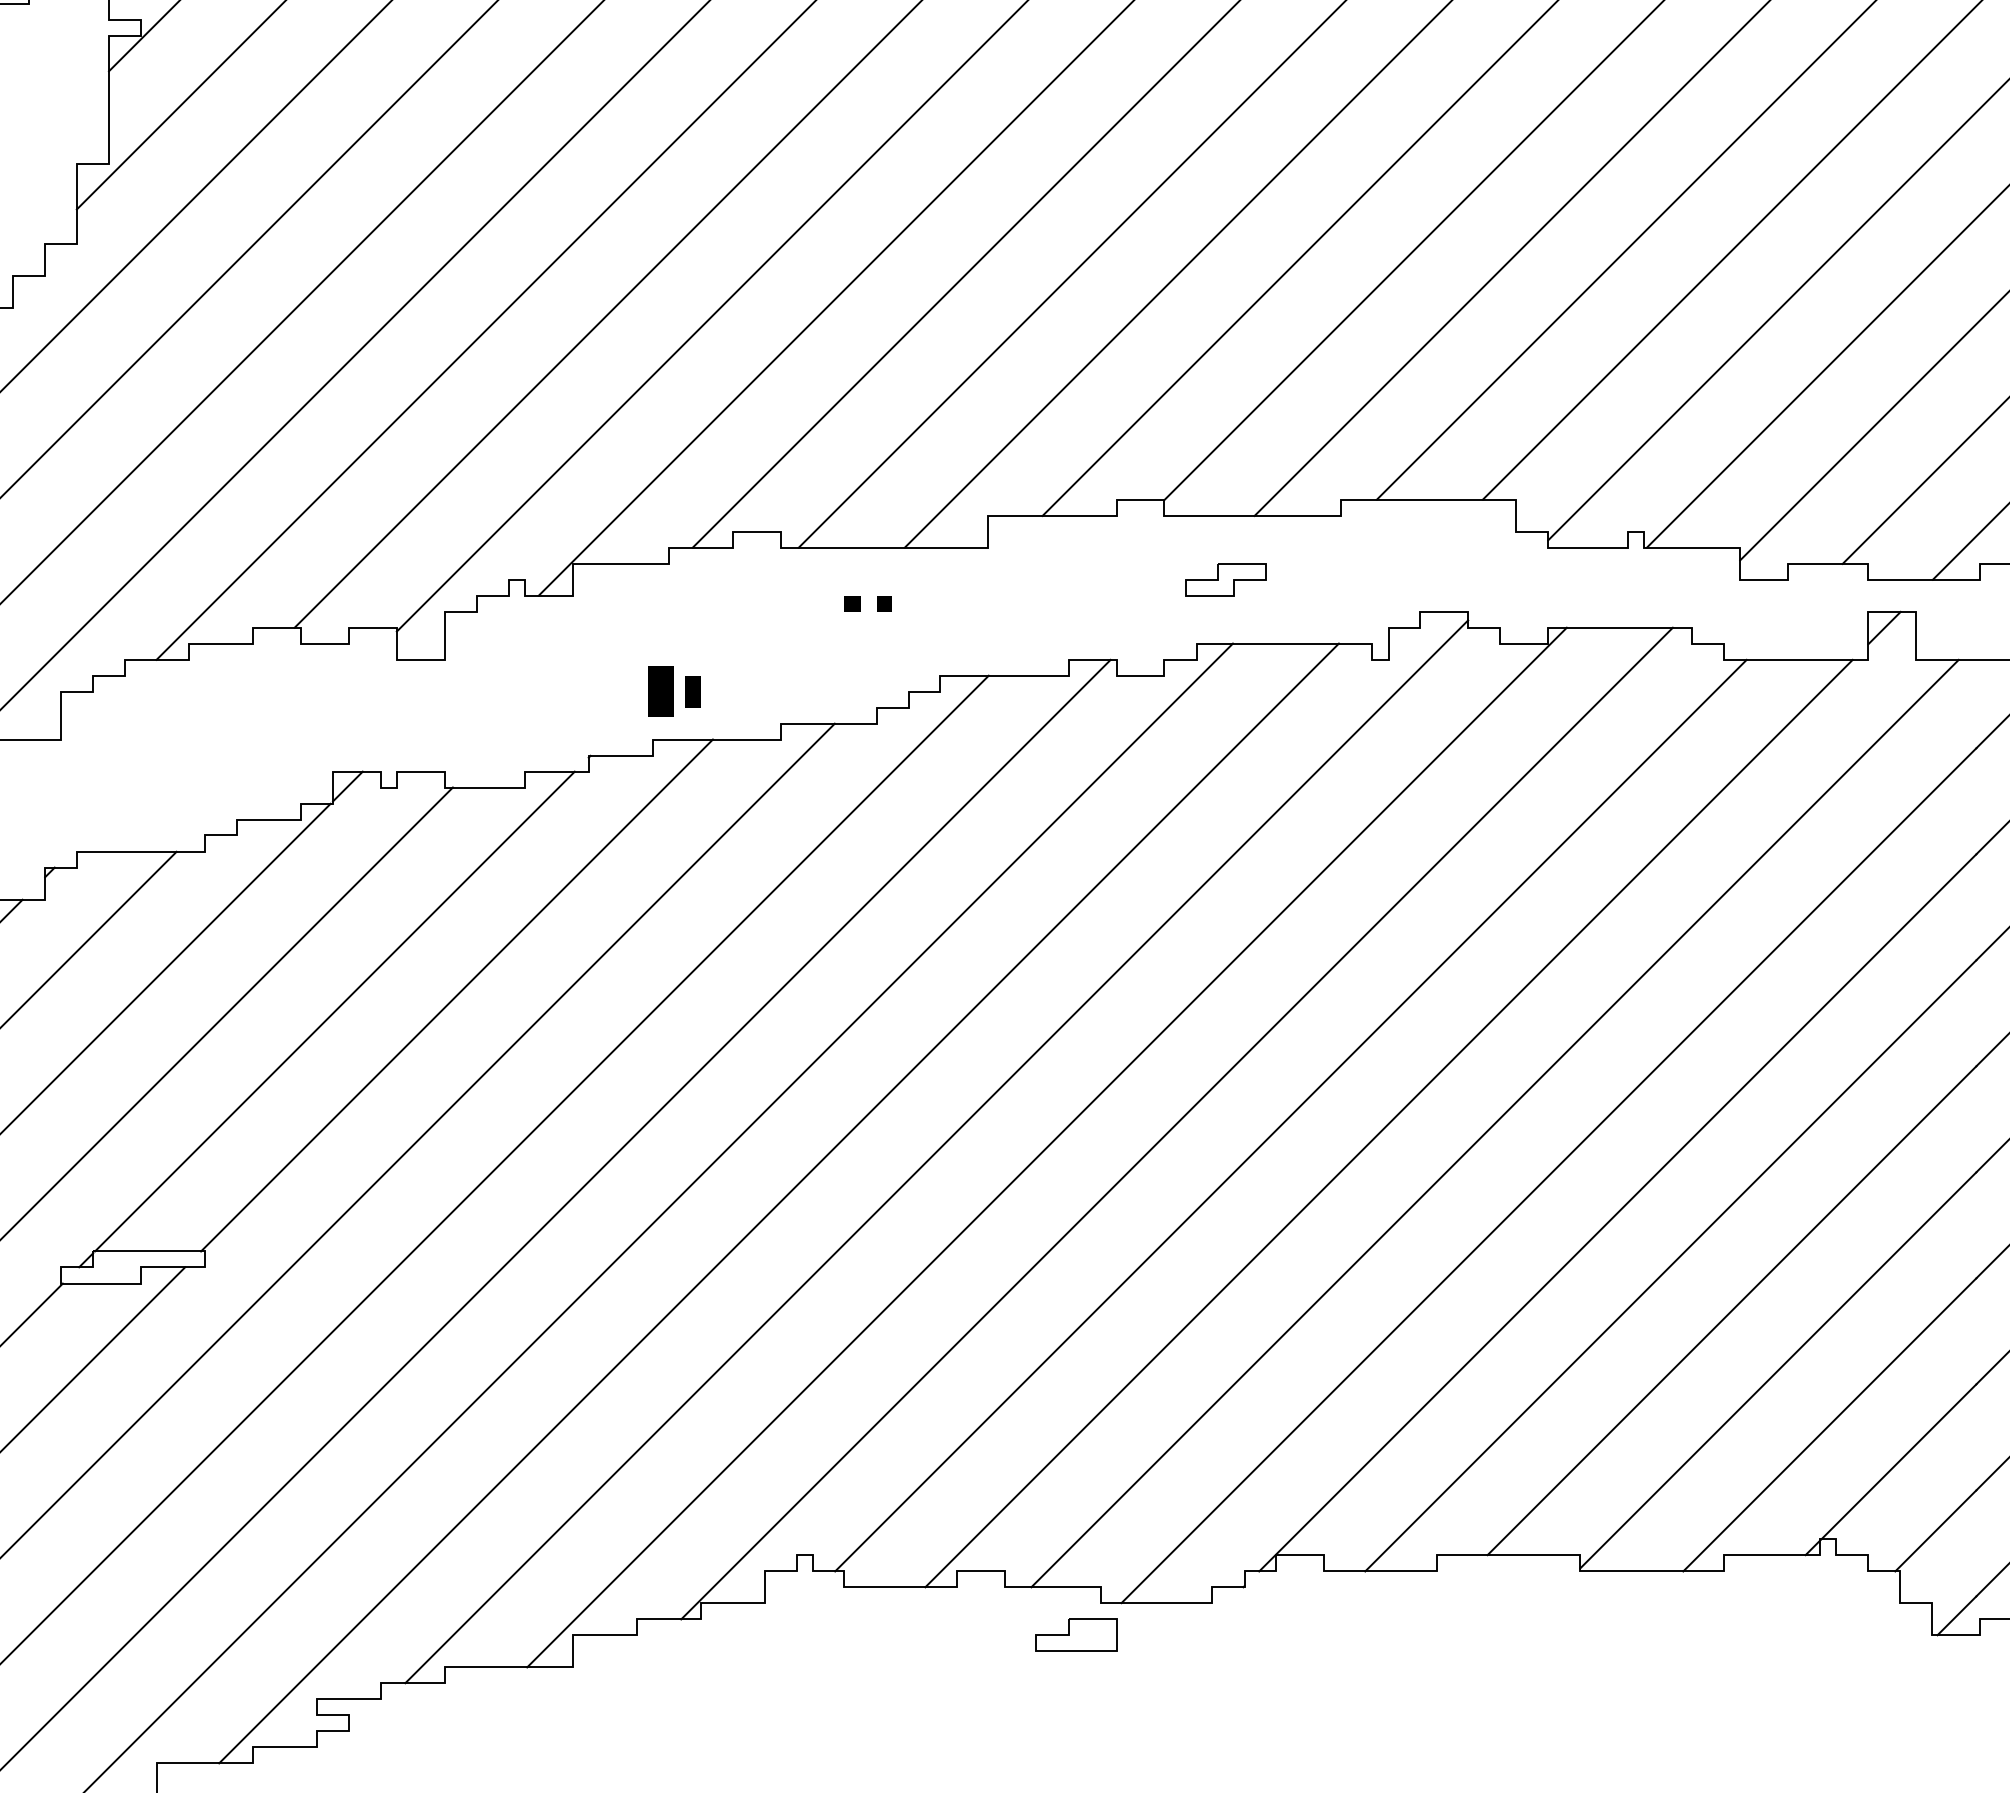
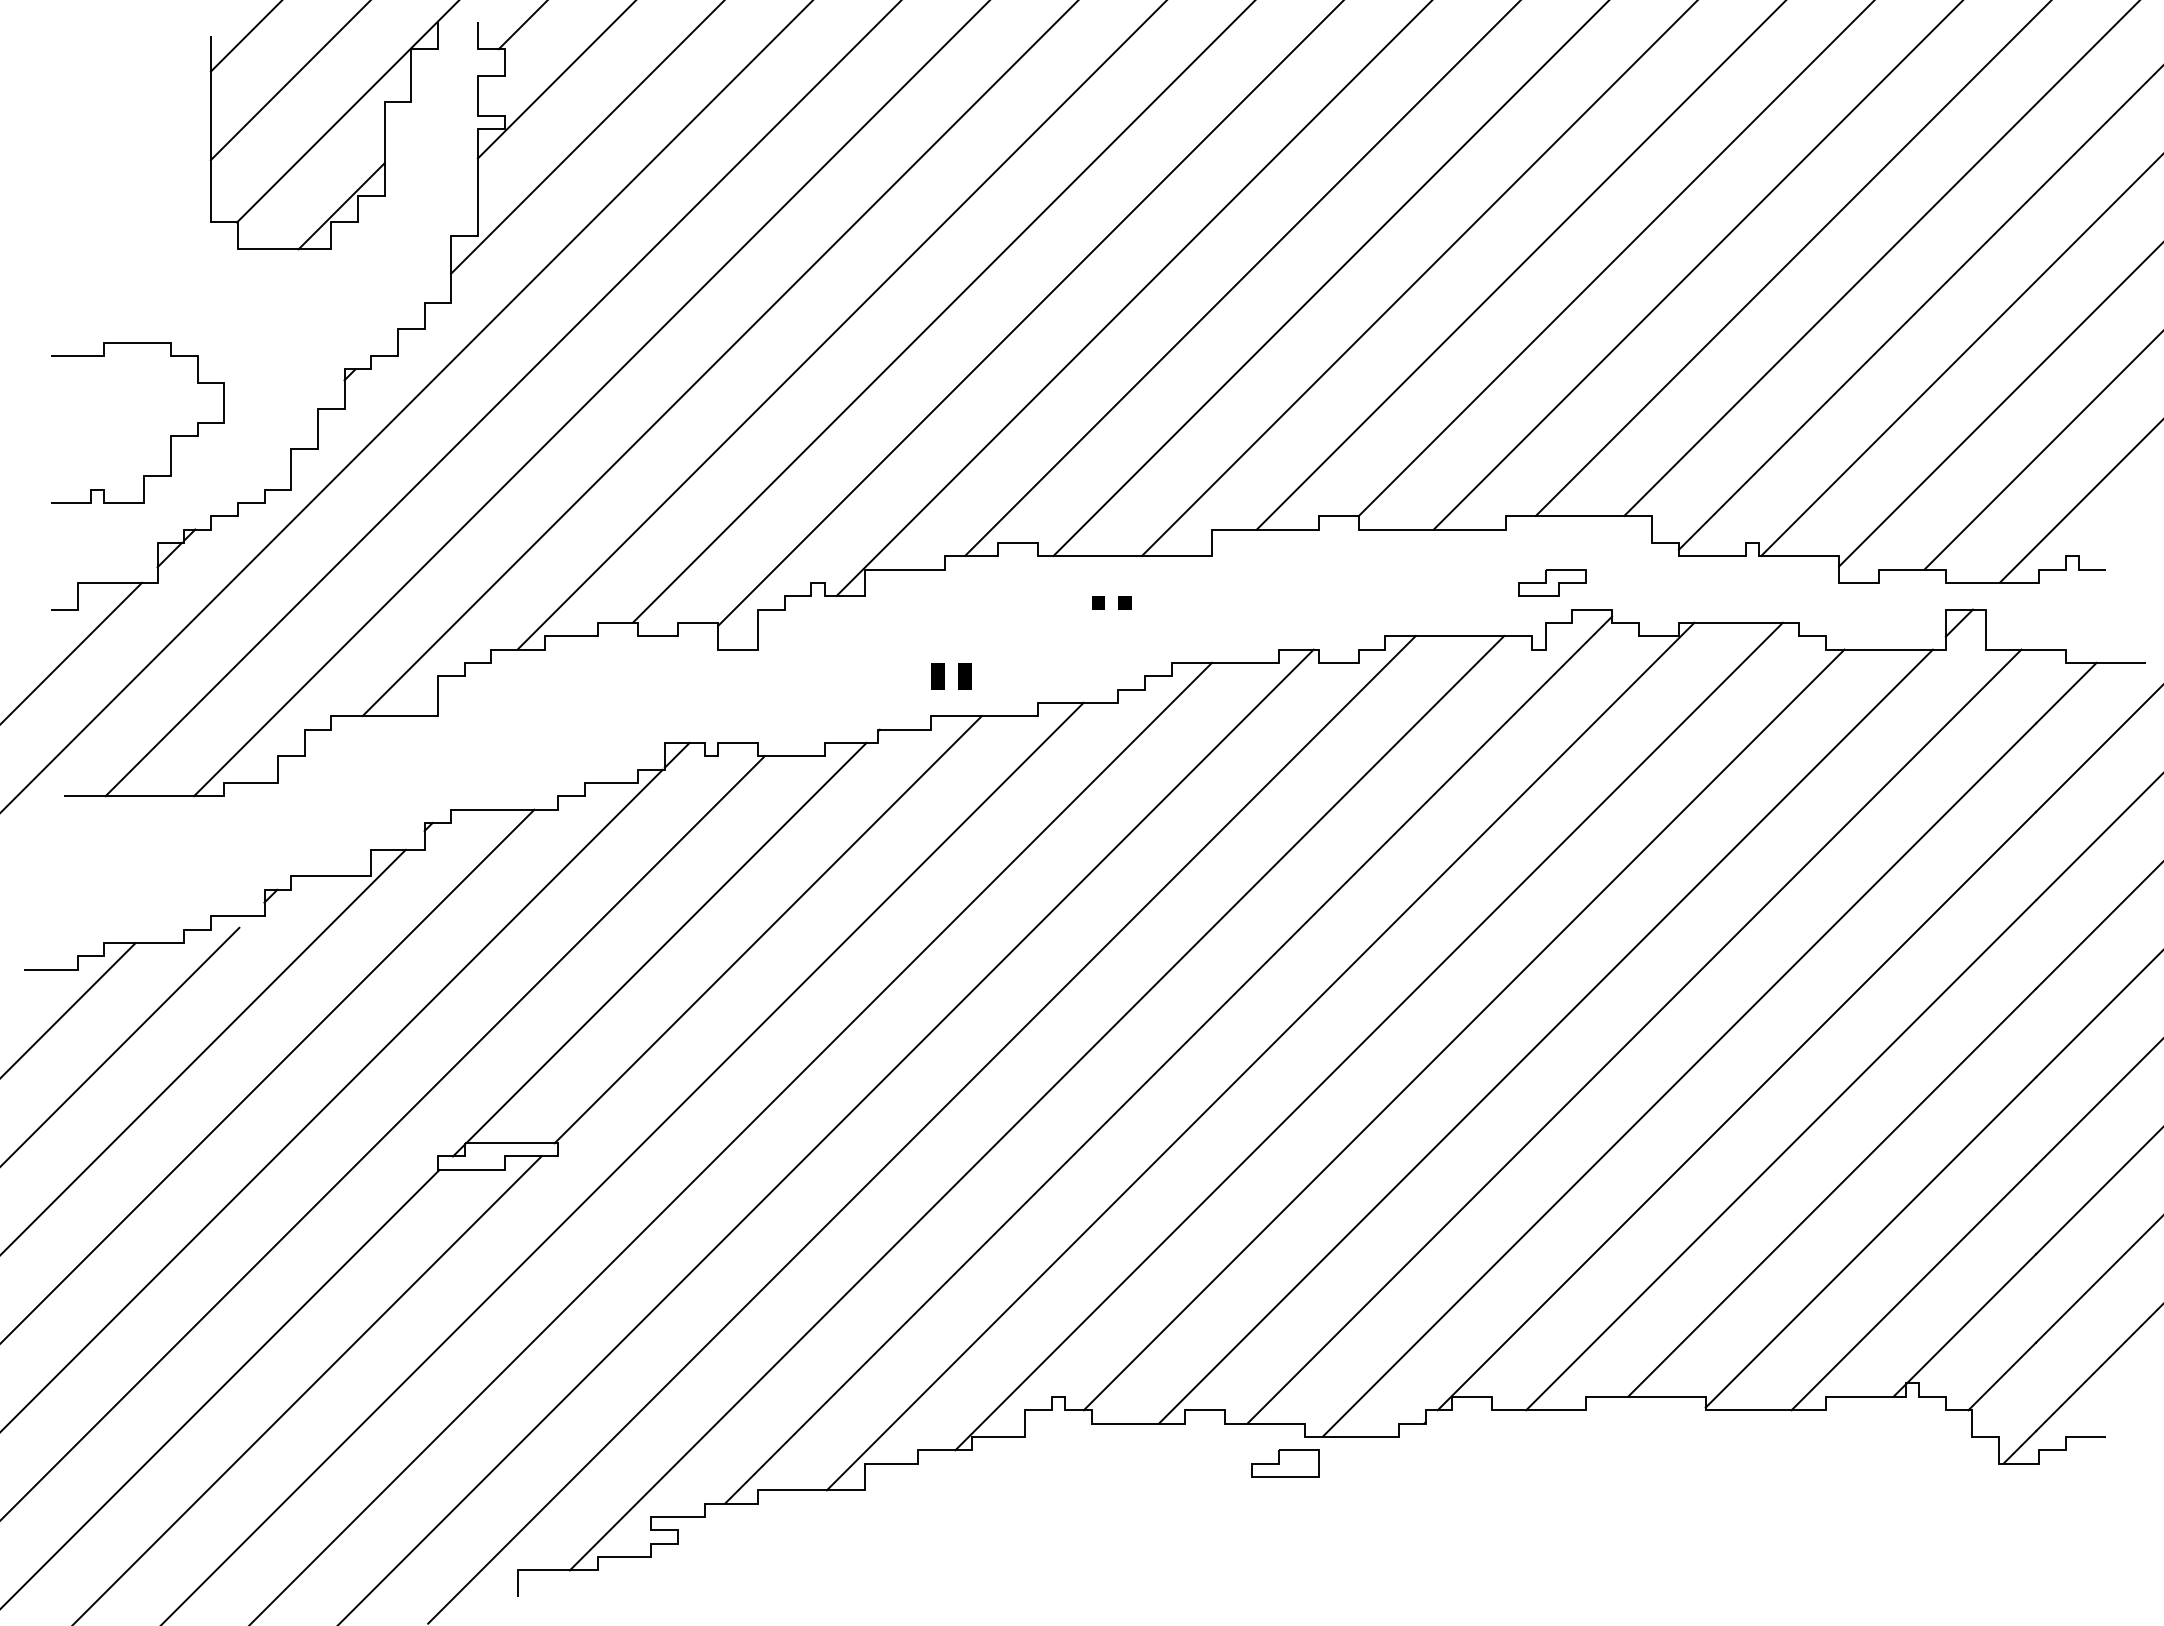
part: (1226, 579) -> (1552, 582), moved
part: (659, 692) -> (937, 676), size x0.62

